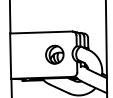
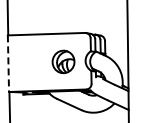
line: (10, 56) -> (8, 64), solid -> dashed

